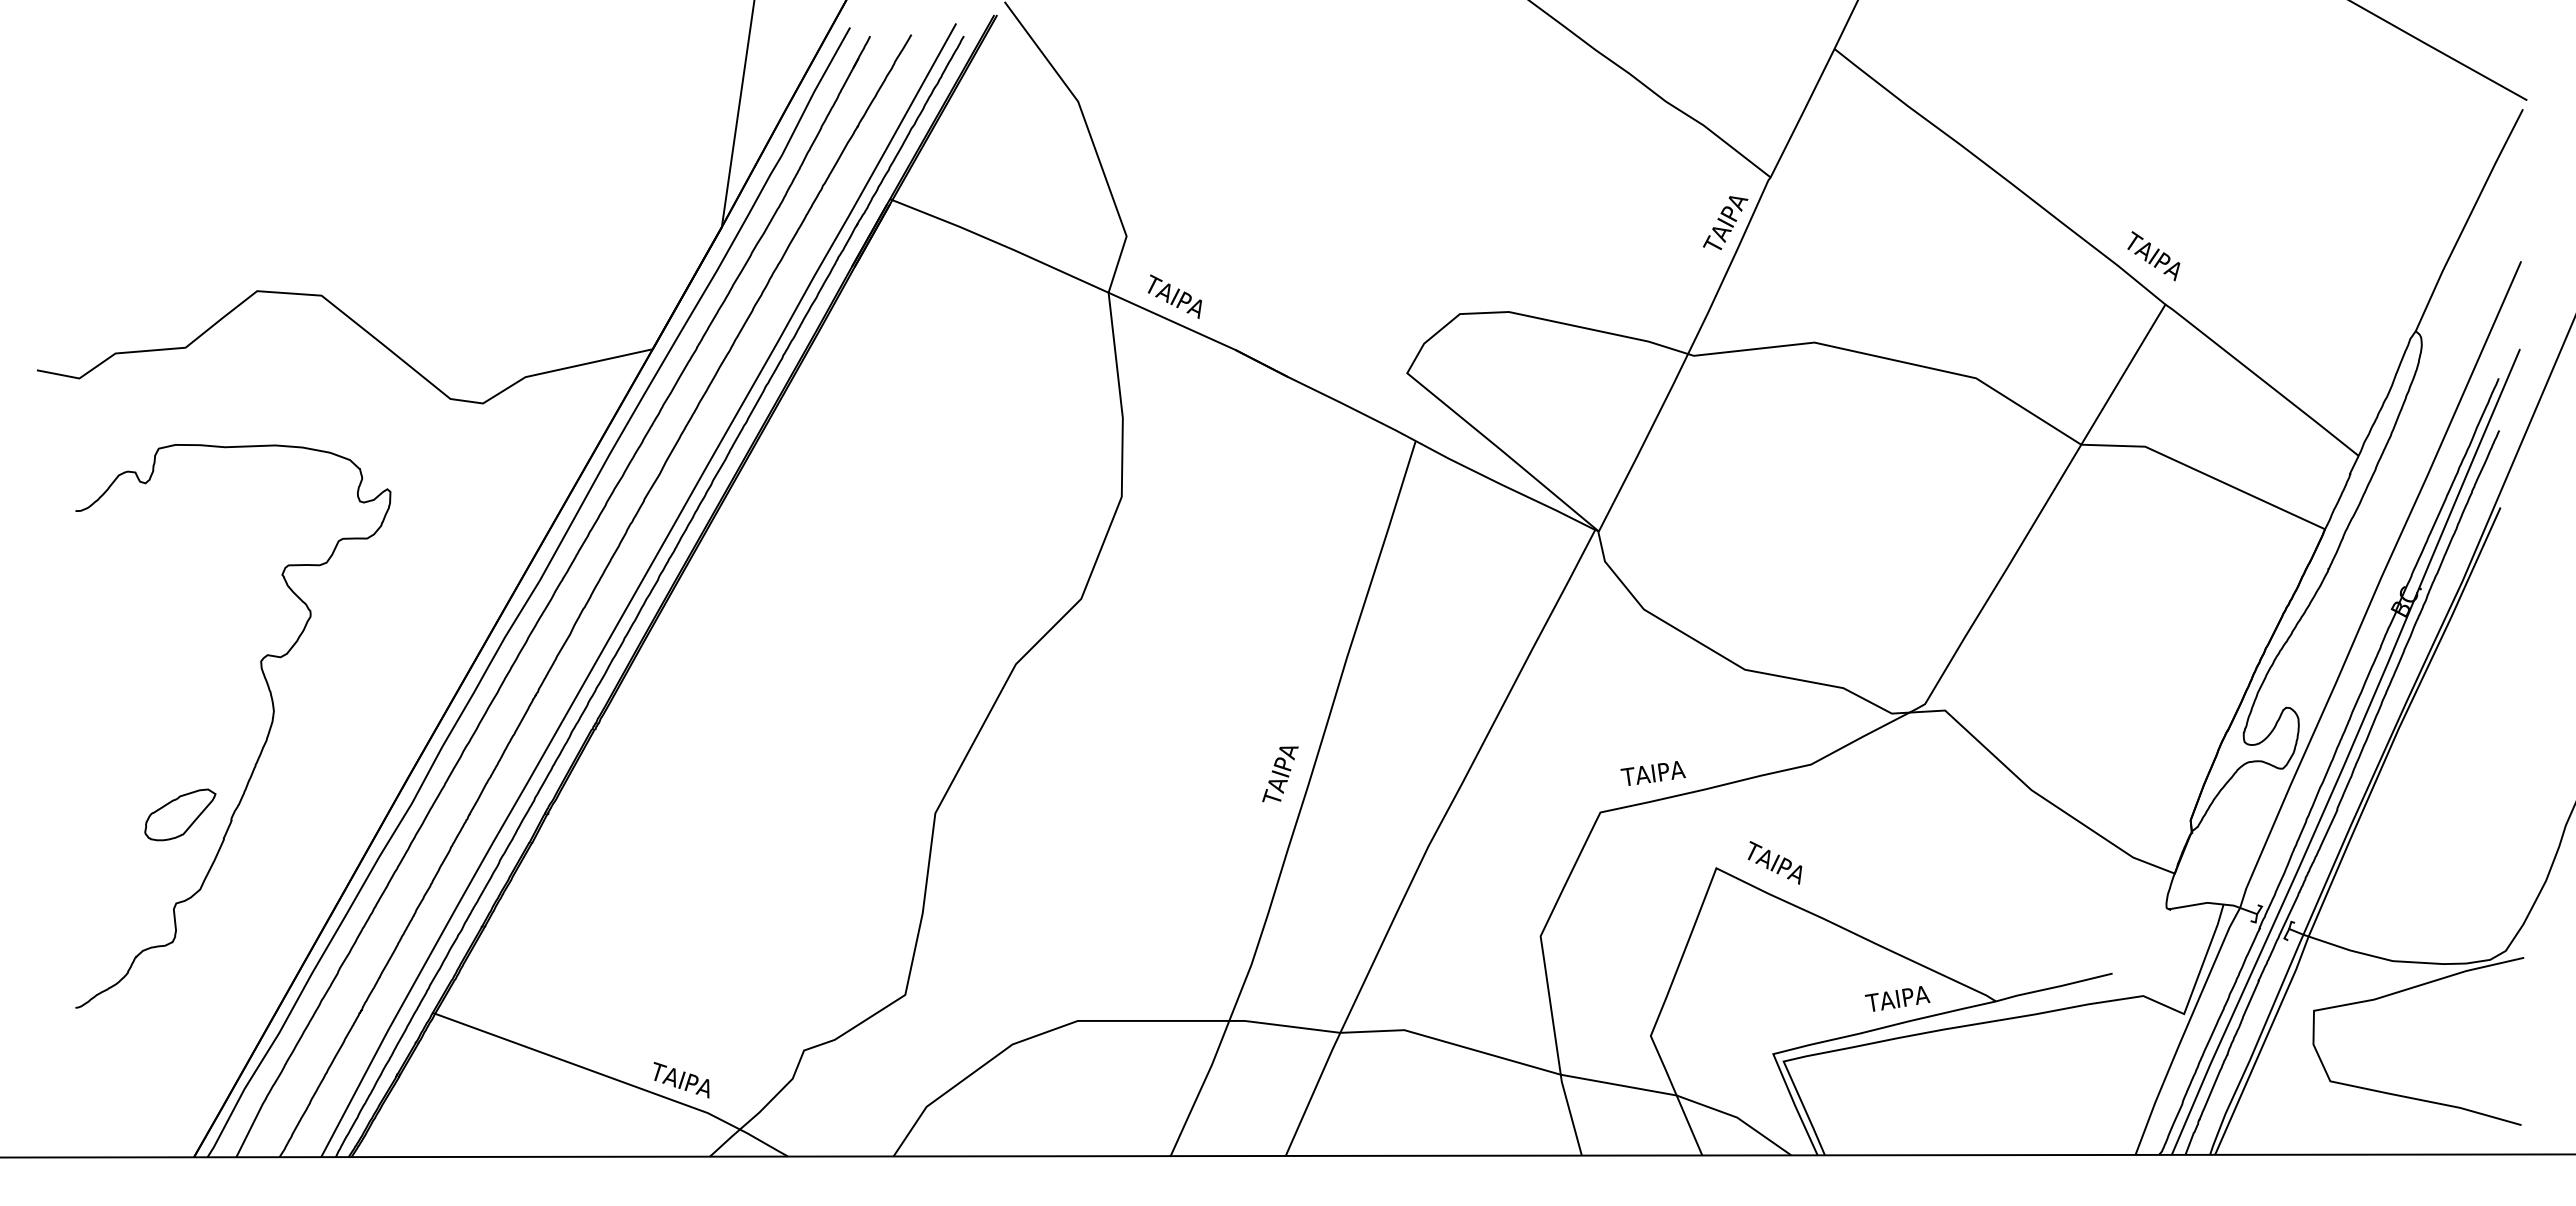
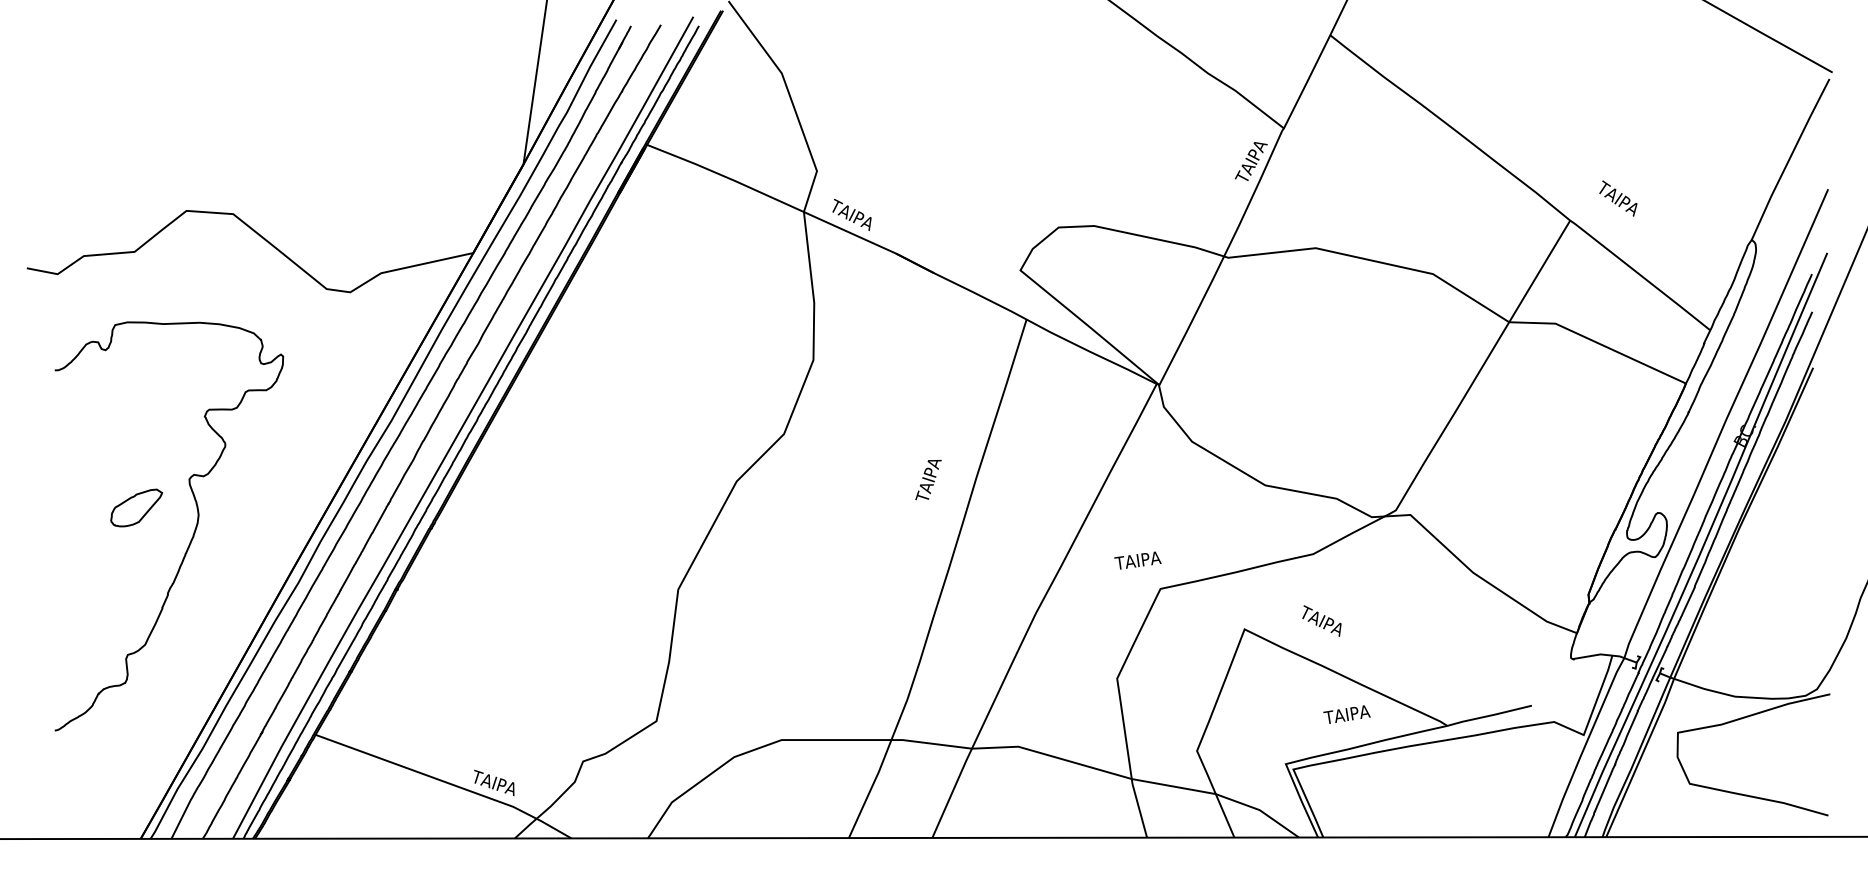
text: (2153, 256) -> (1618, 198), moved
text: (1652, 773) -> (1137, 560), moved
text: (1280, 774) -> (928, 480), moved
part: (180, 814) -> (136, 507), moved
text: (1774, 862) -> (1321, 620), moved
text: (1897, 998) -> (1346, 714), moved

